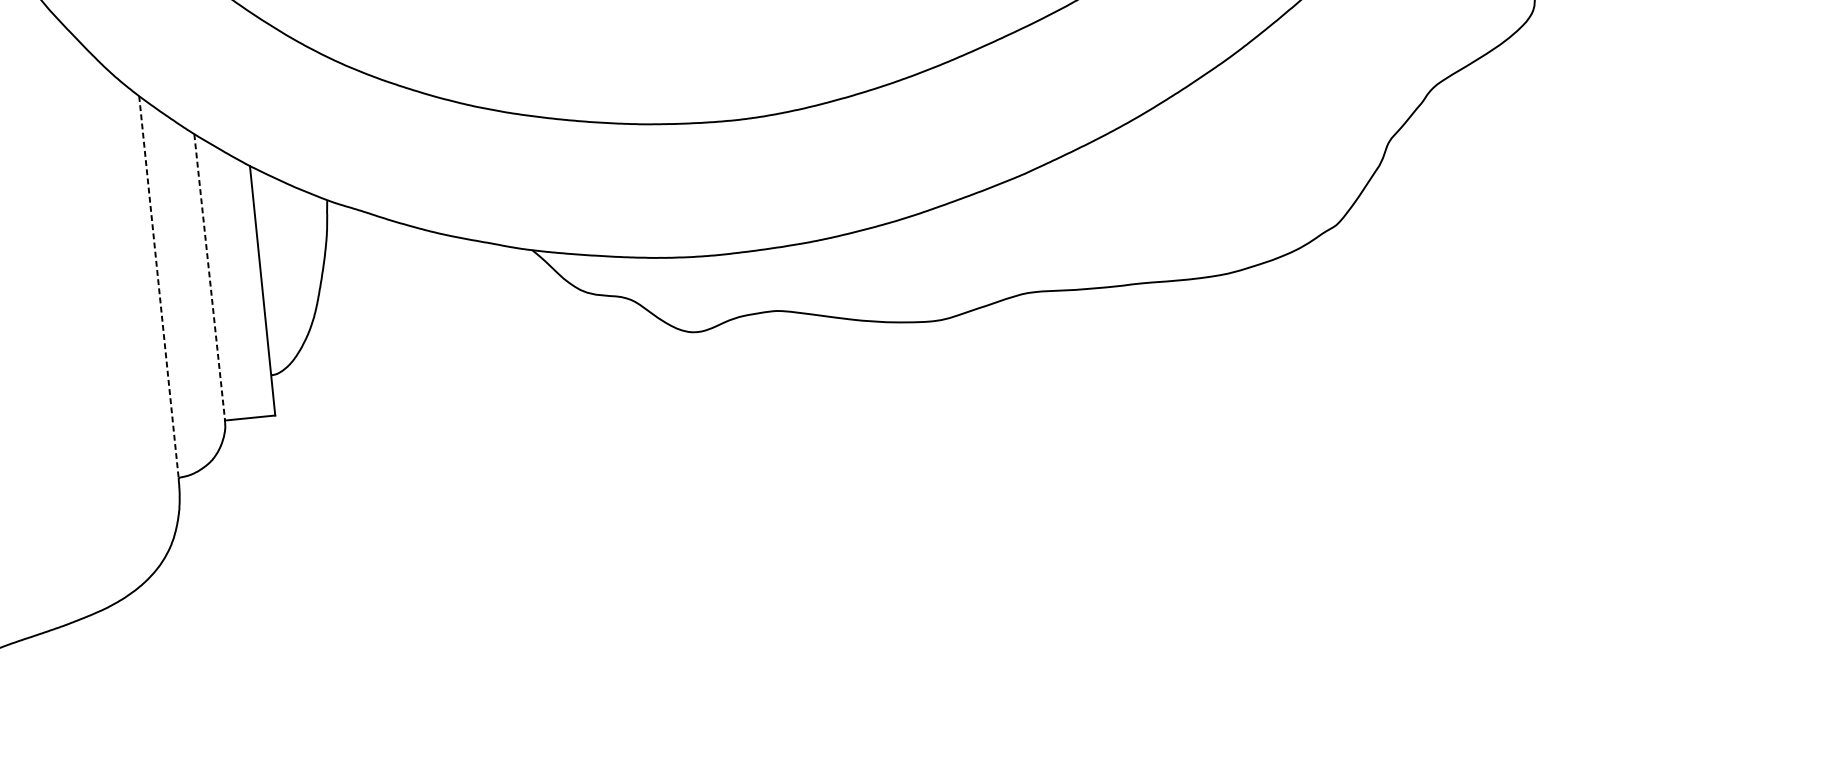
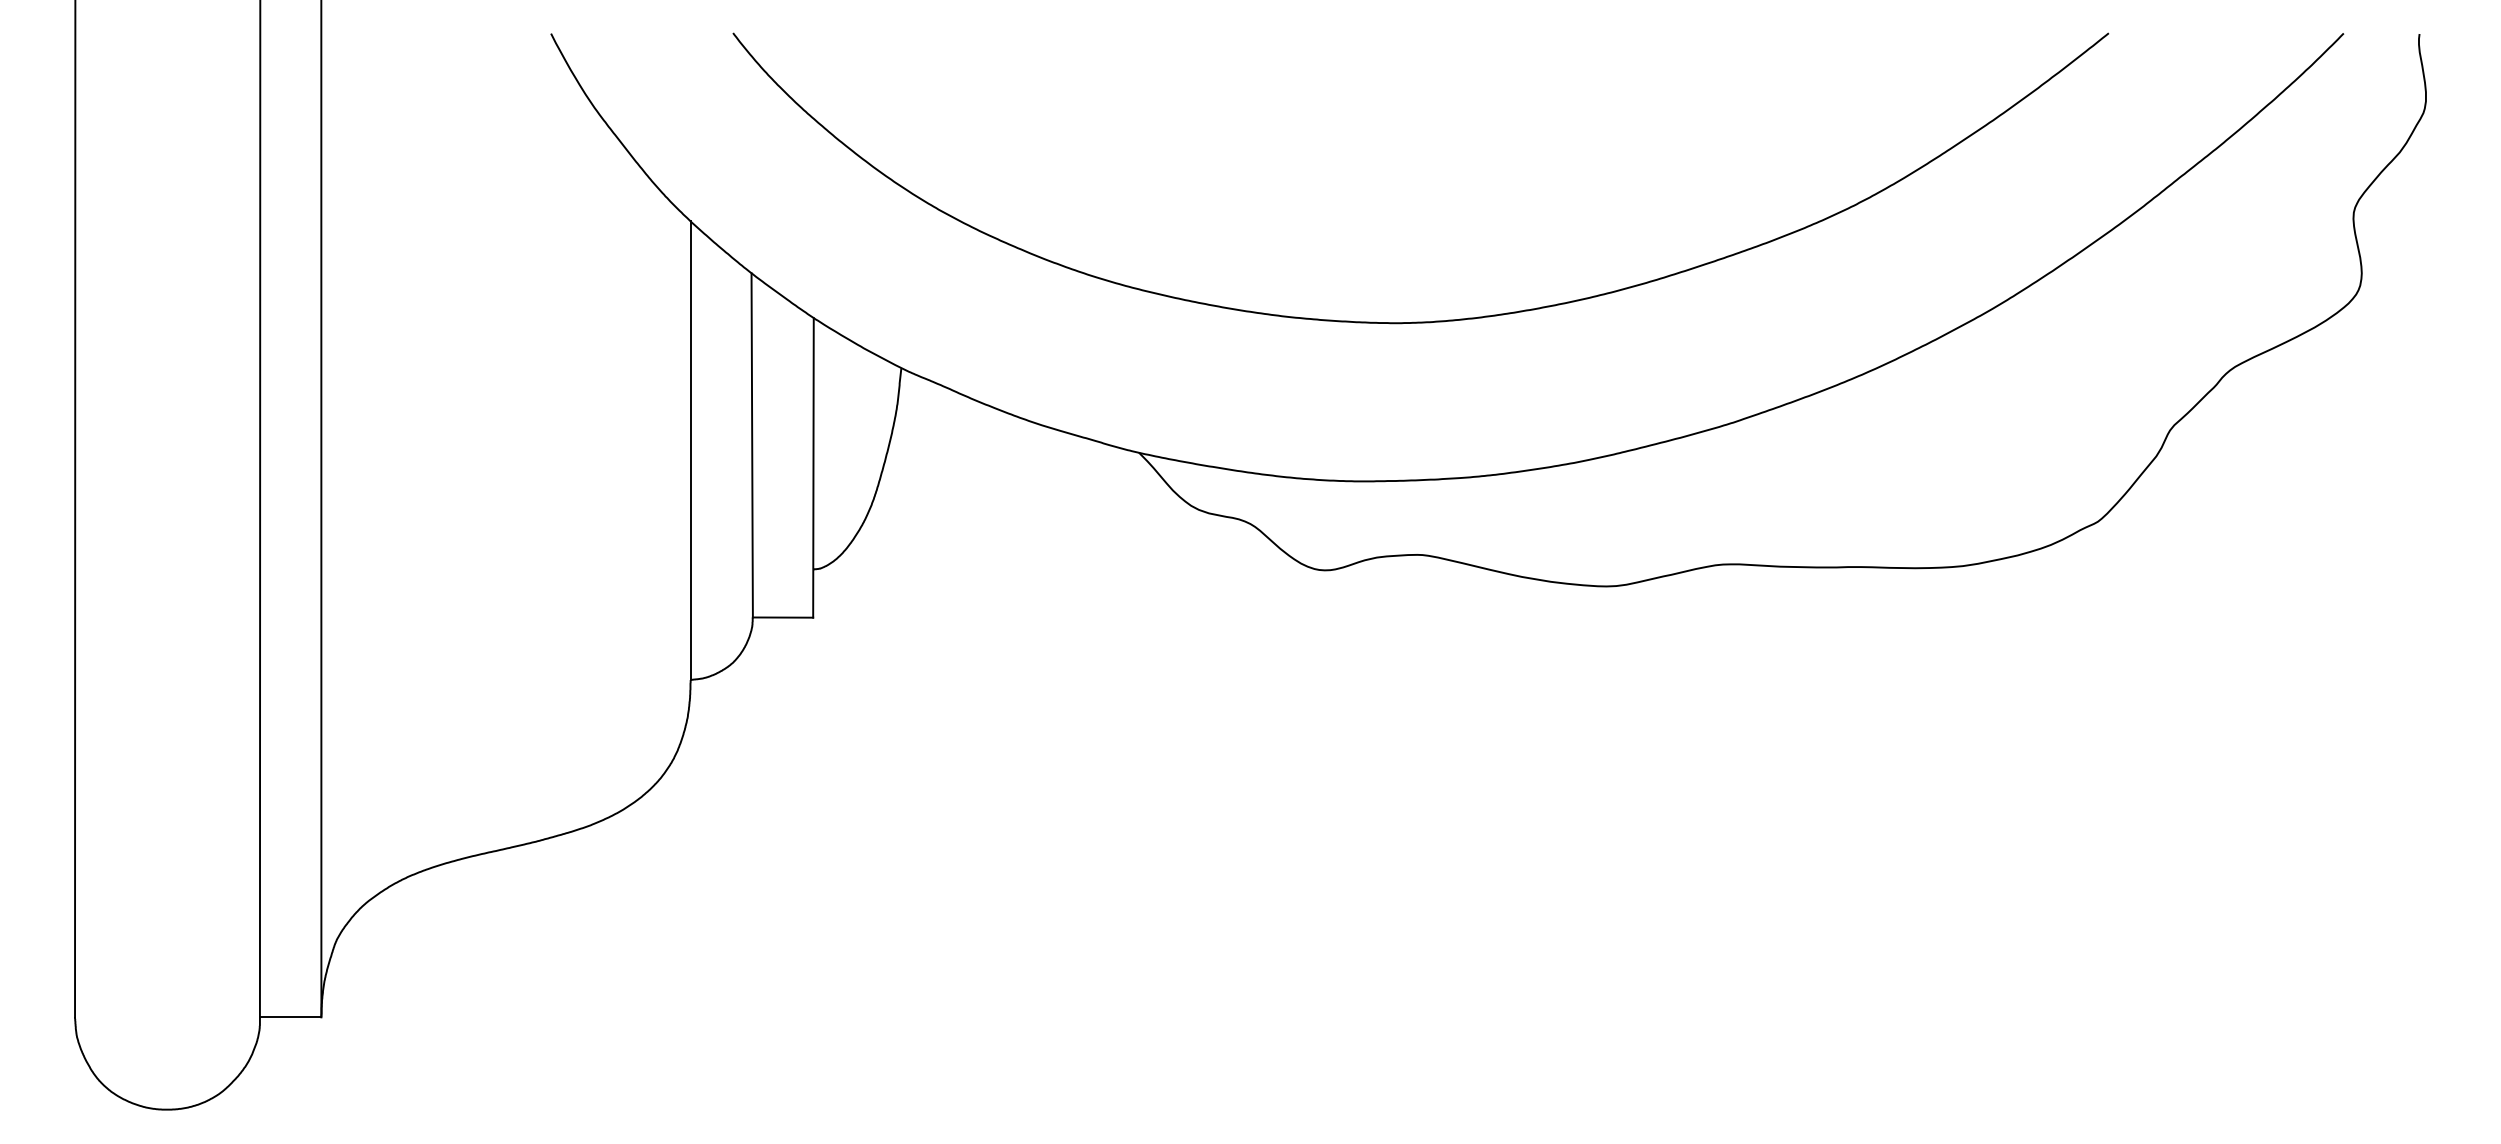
line: (209, 277) -> (752, 445), dashed -> solid
line: (158, 287) -> (690, 451), dashed -> solid

